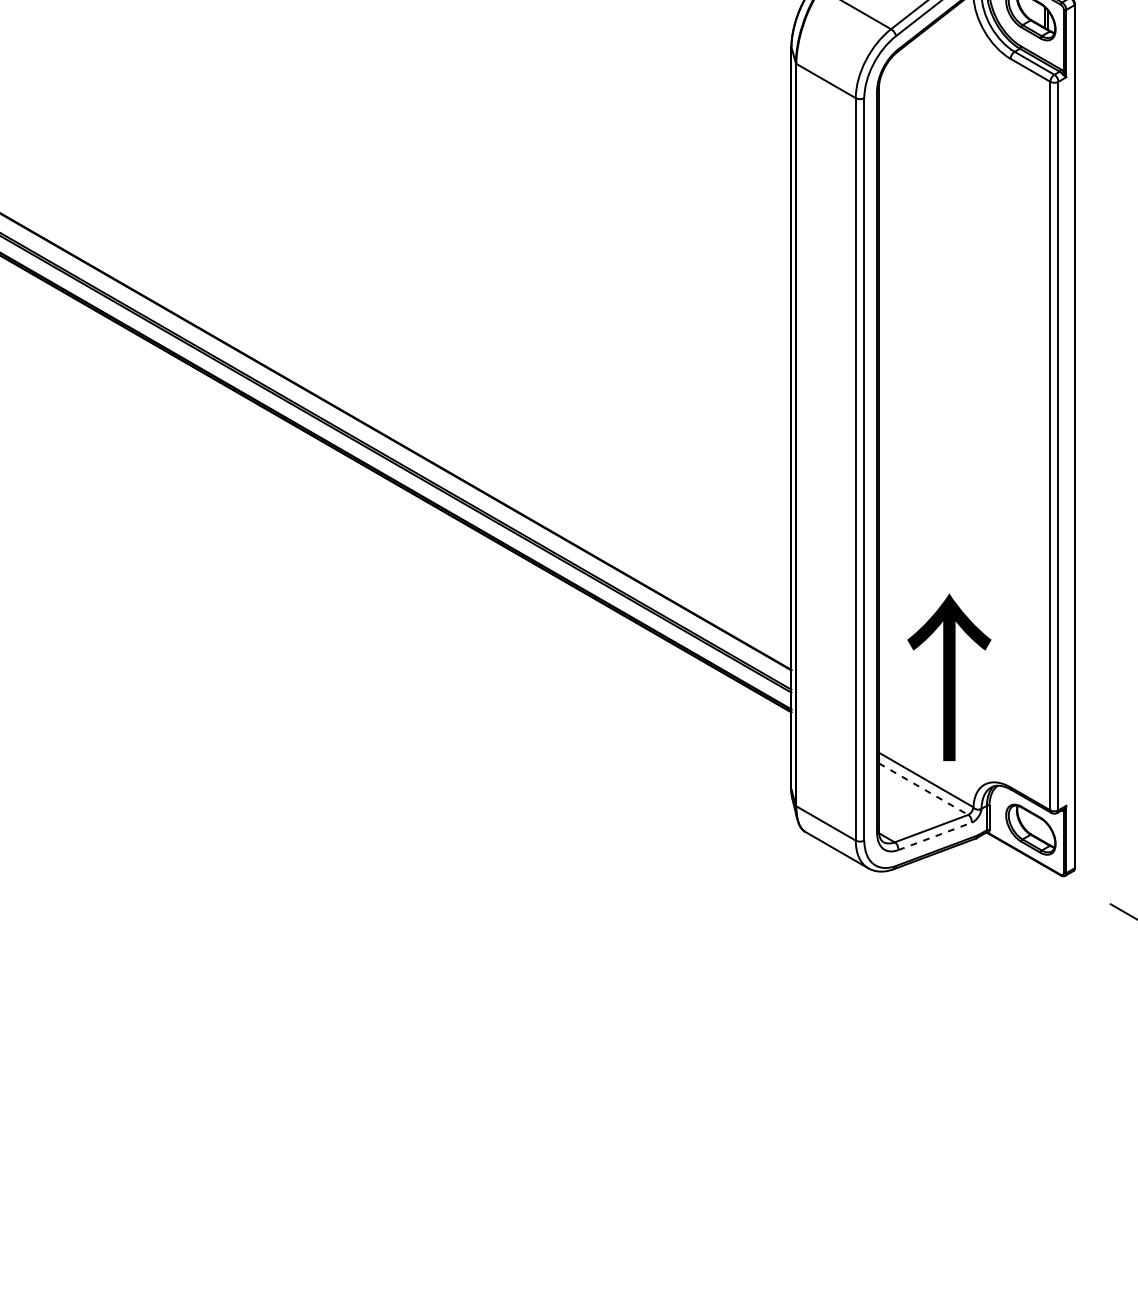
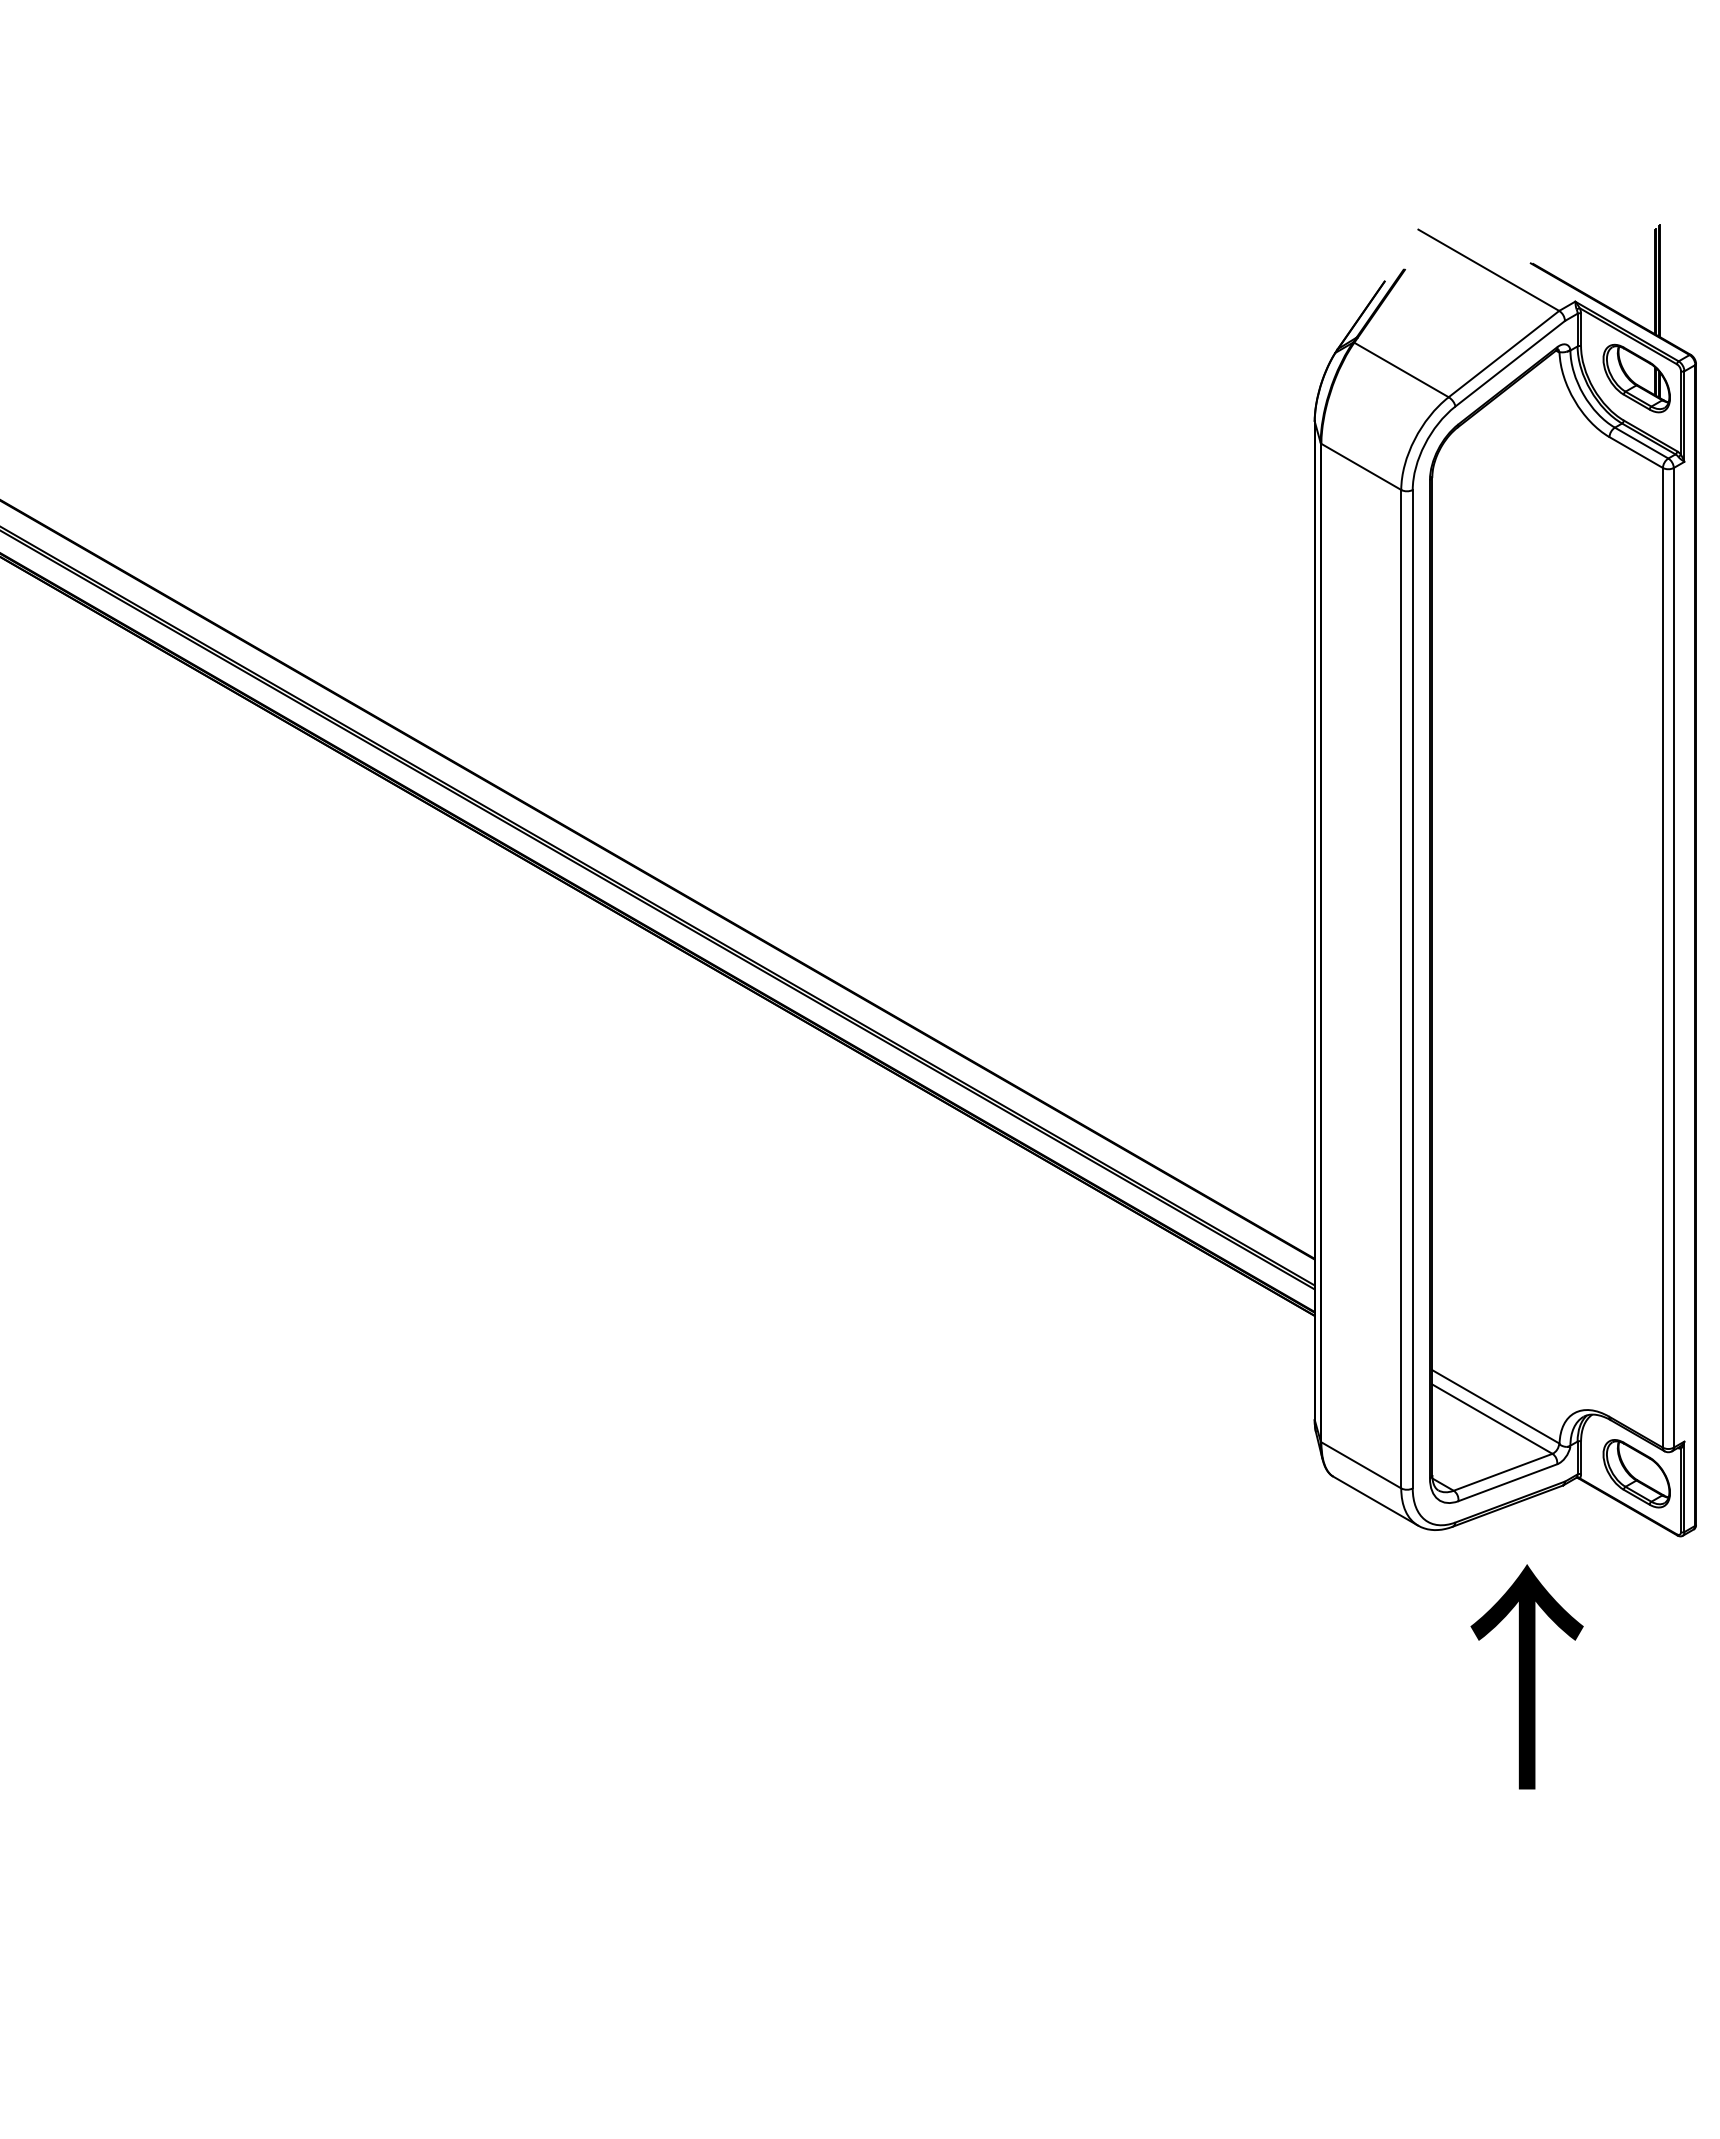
text: (948, 677) -> (1526, 1676), moved
line: (923, 789) -> (1492, 1419), dashed -> solid
line: (934, 836) -> (1507, 1482), dashed -> solid

